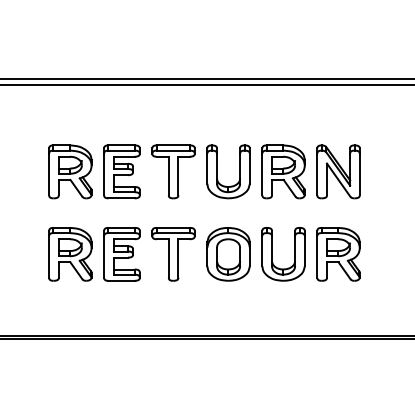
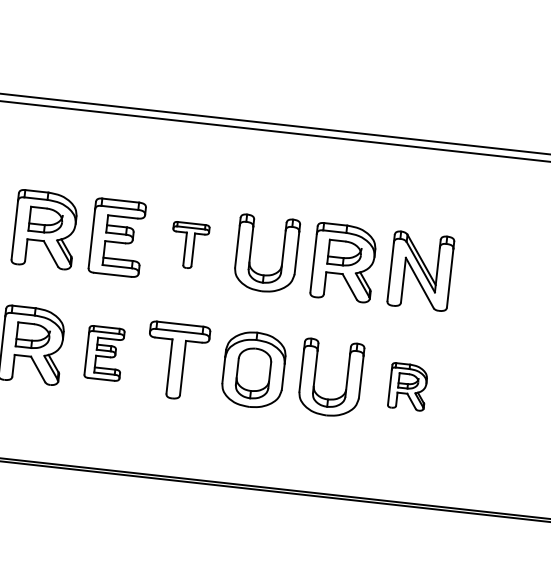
part: (173, 171) -> (189, 245), size x0.6
part: (121, 254) -> (103, 353), size x0.7
part: (338, 254) -> (407, 387), size x0.6

